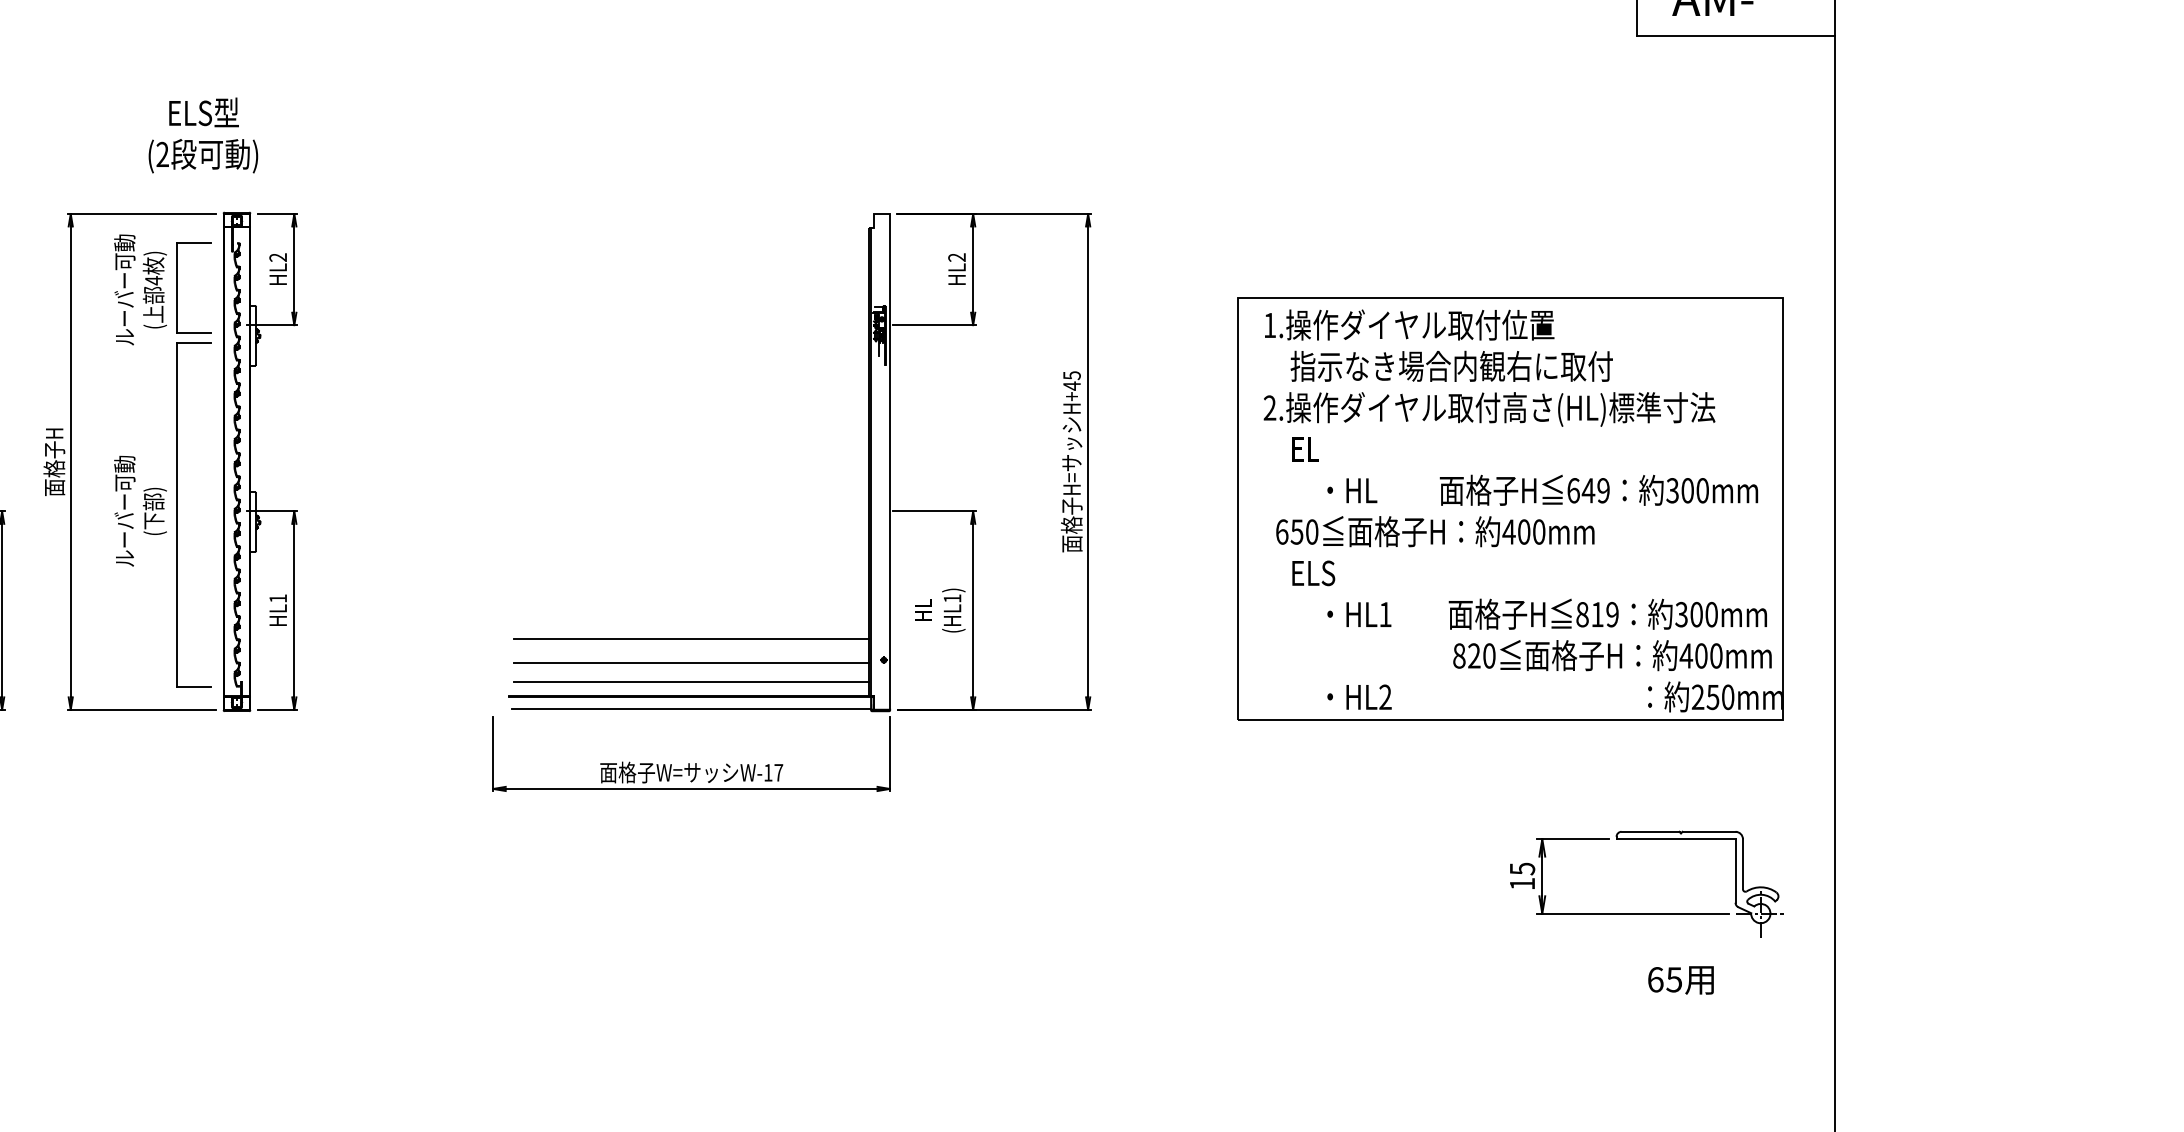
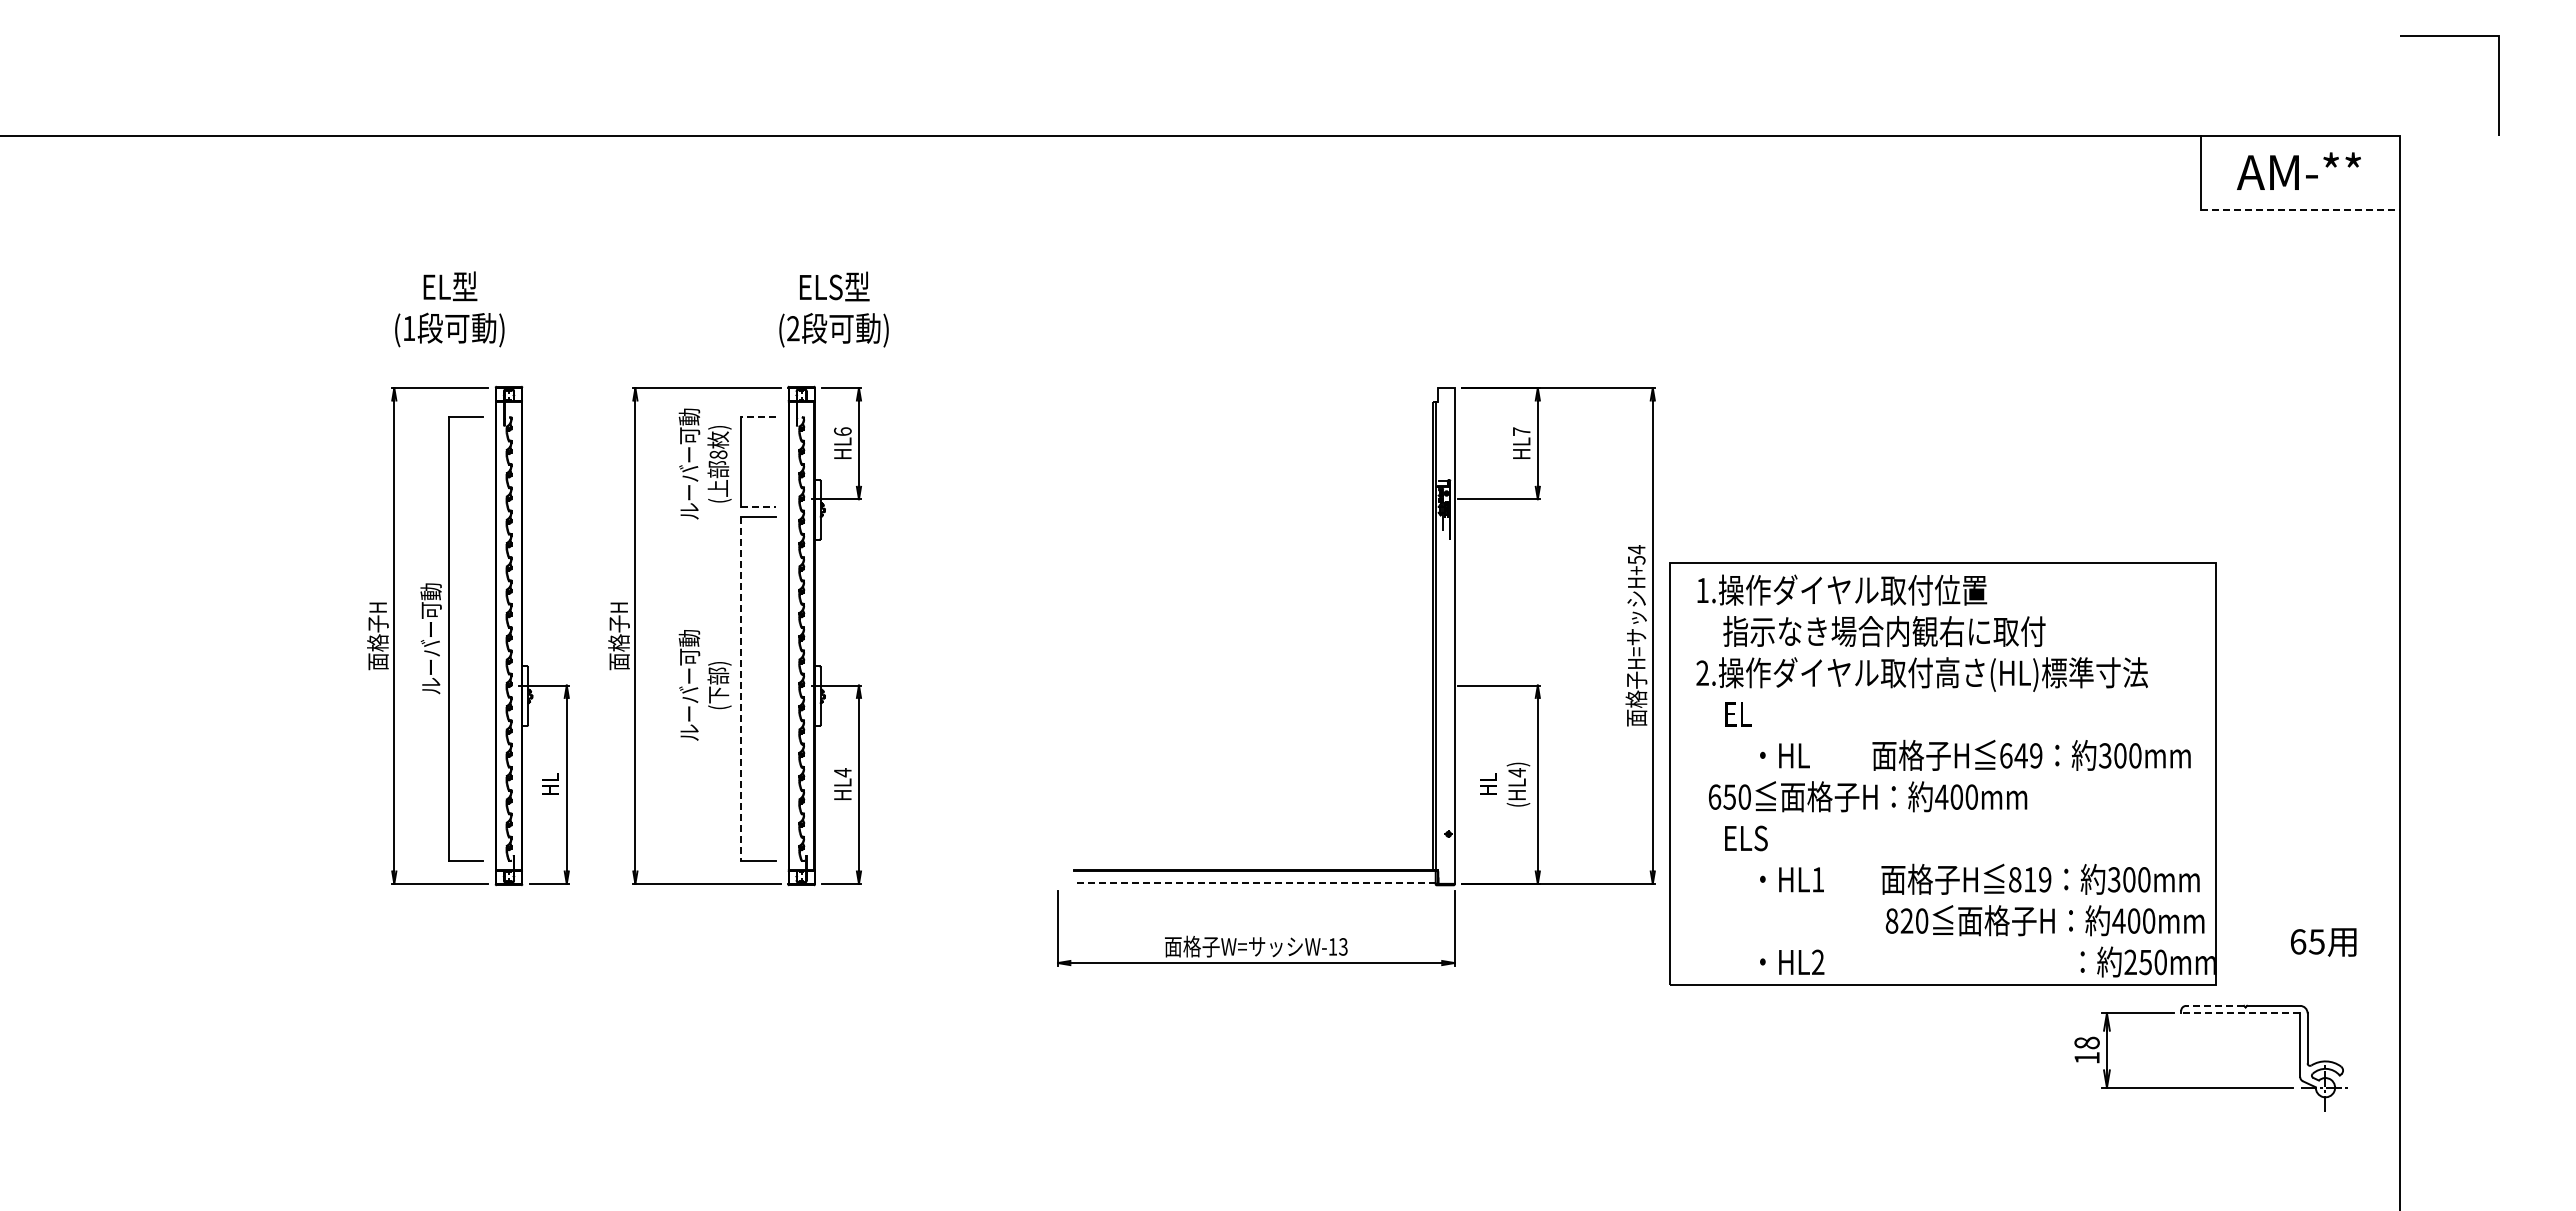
line: (1735, 35) -> (2300, 209), solid -> dashed
text: (202, 135) -> (833, 309), moved
line: (193, 243) -> (758, 417), solid -> dashed
text: (277, 257) -> (842, 431), HL2 -> HL6
text: (956, 257) -> (1521, 431), HL2 -> HL7
text: (153, 280) -> (718, 454), 4 -> 8
line: (194, 332) -> (759, 506), solid -> dashed
text: (1071, 380) -> (1636, 554), H+45 -> H+54
part: (1509, 508) -> (1942, 773), moved
line: (176, 515) -> (741, 689), solid -> dashed
text: (277, 598) -> (842, 772), HL1 -> HL4
text: (951, 598) -> (1516, 772), (HL1) -> (HL4)
line: (691, 639) -> (1256, 813), removed
line: (691, 662) -> (1256, 836), removed
line: (691, 682) -> (1256, 856), removed
line: (691, 708) -> (1256, 882), solid -> dashed
text: (778, 772) -> (1343, 946), W-17 -> W-13
line: (1650, 831) -> (2215, 1005), solid -> dashed
line: (1675, 839) -> (2240, 1013), solid -> dashed
text: (1521, 868) -> (2086, 1042), 15 -> 18
text: (1680, 980) -> (2323, 942), moved

